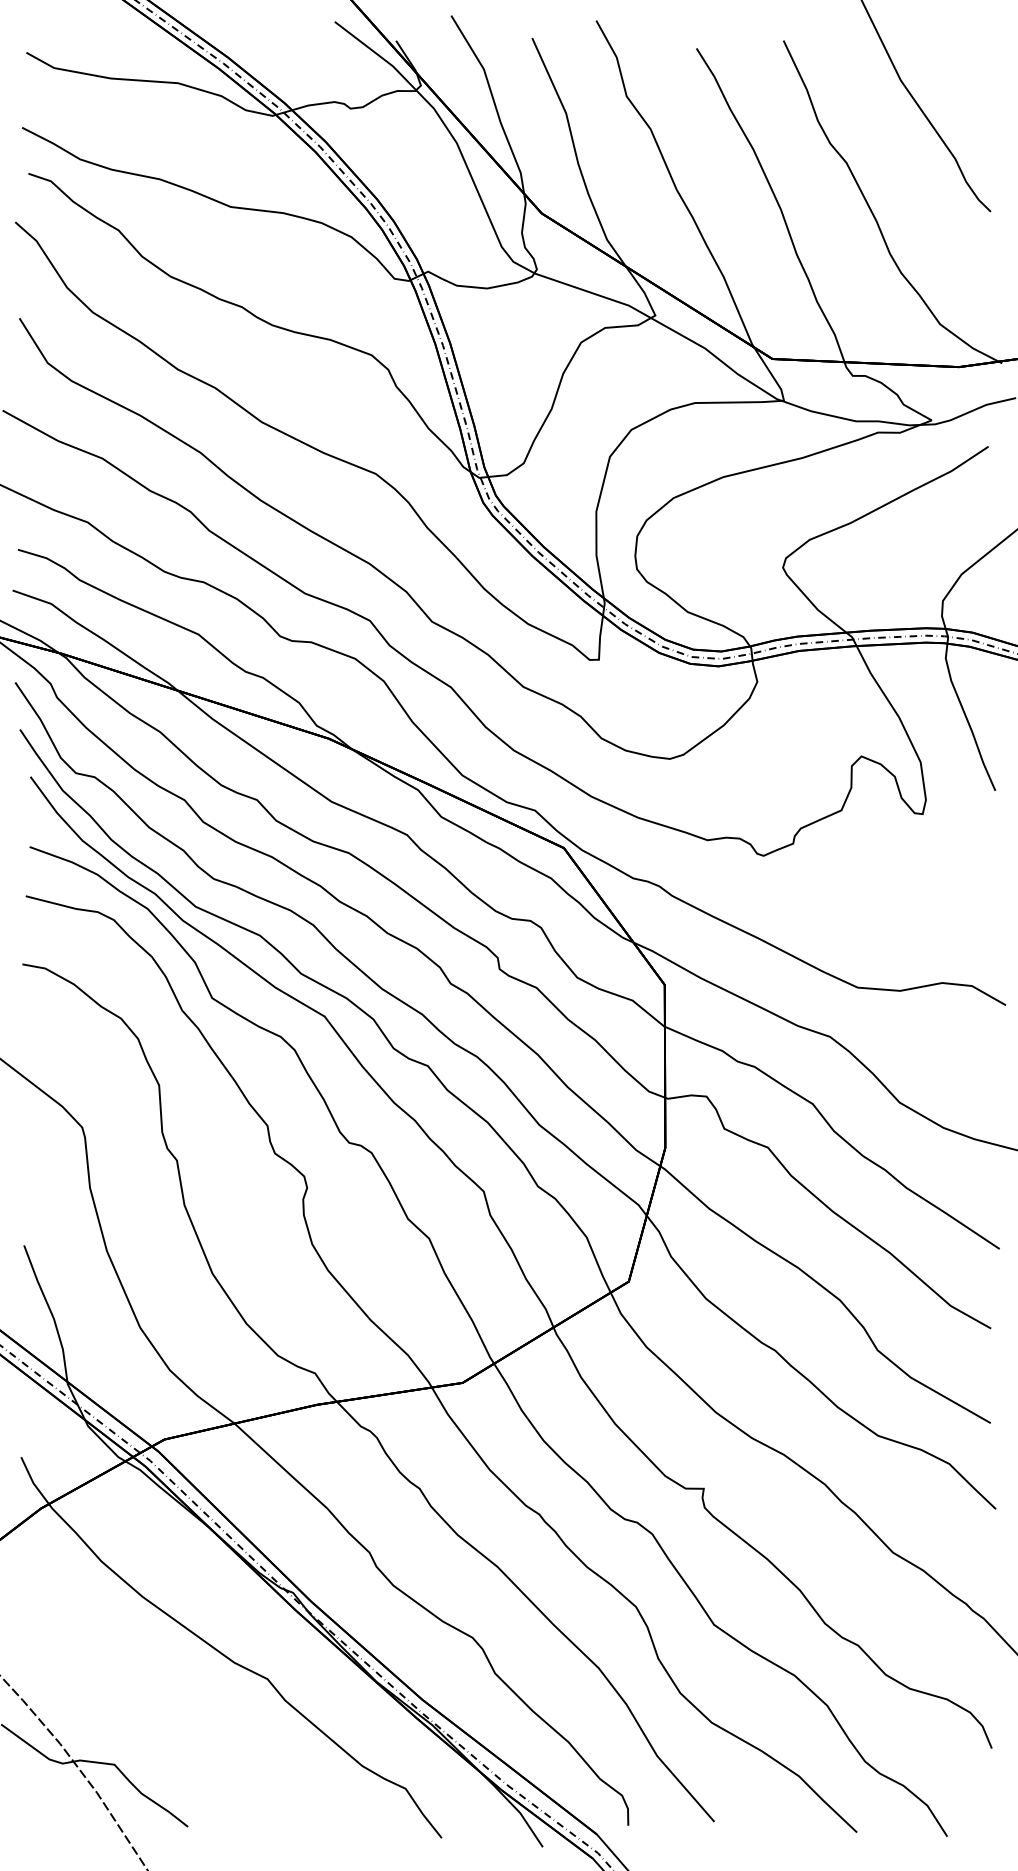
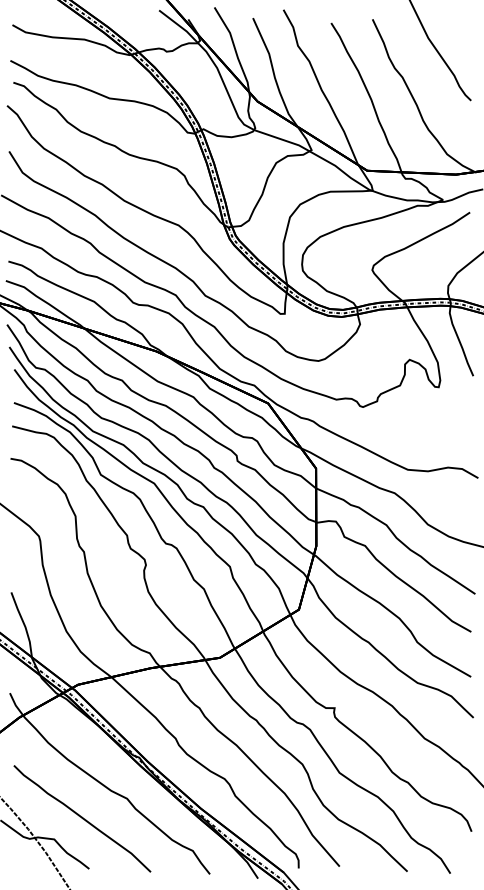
curve: (173, 1720) -> (82, 818), added

